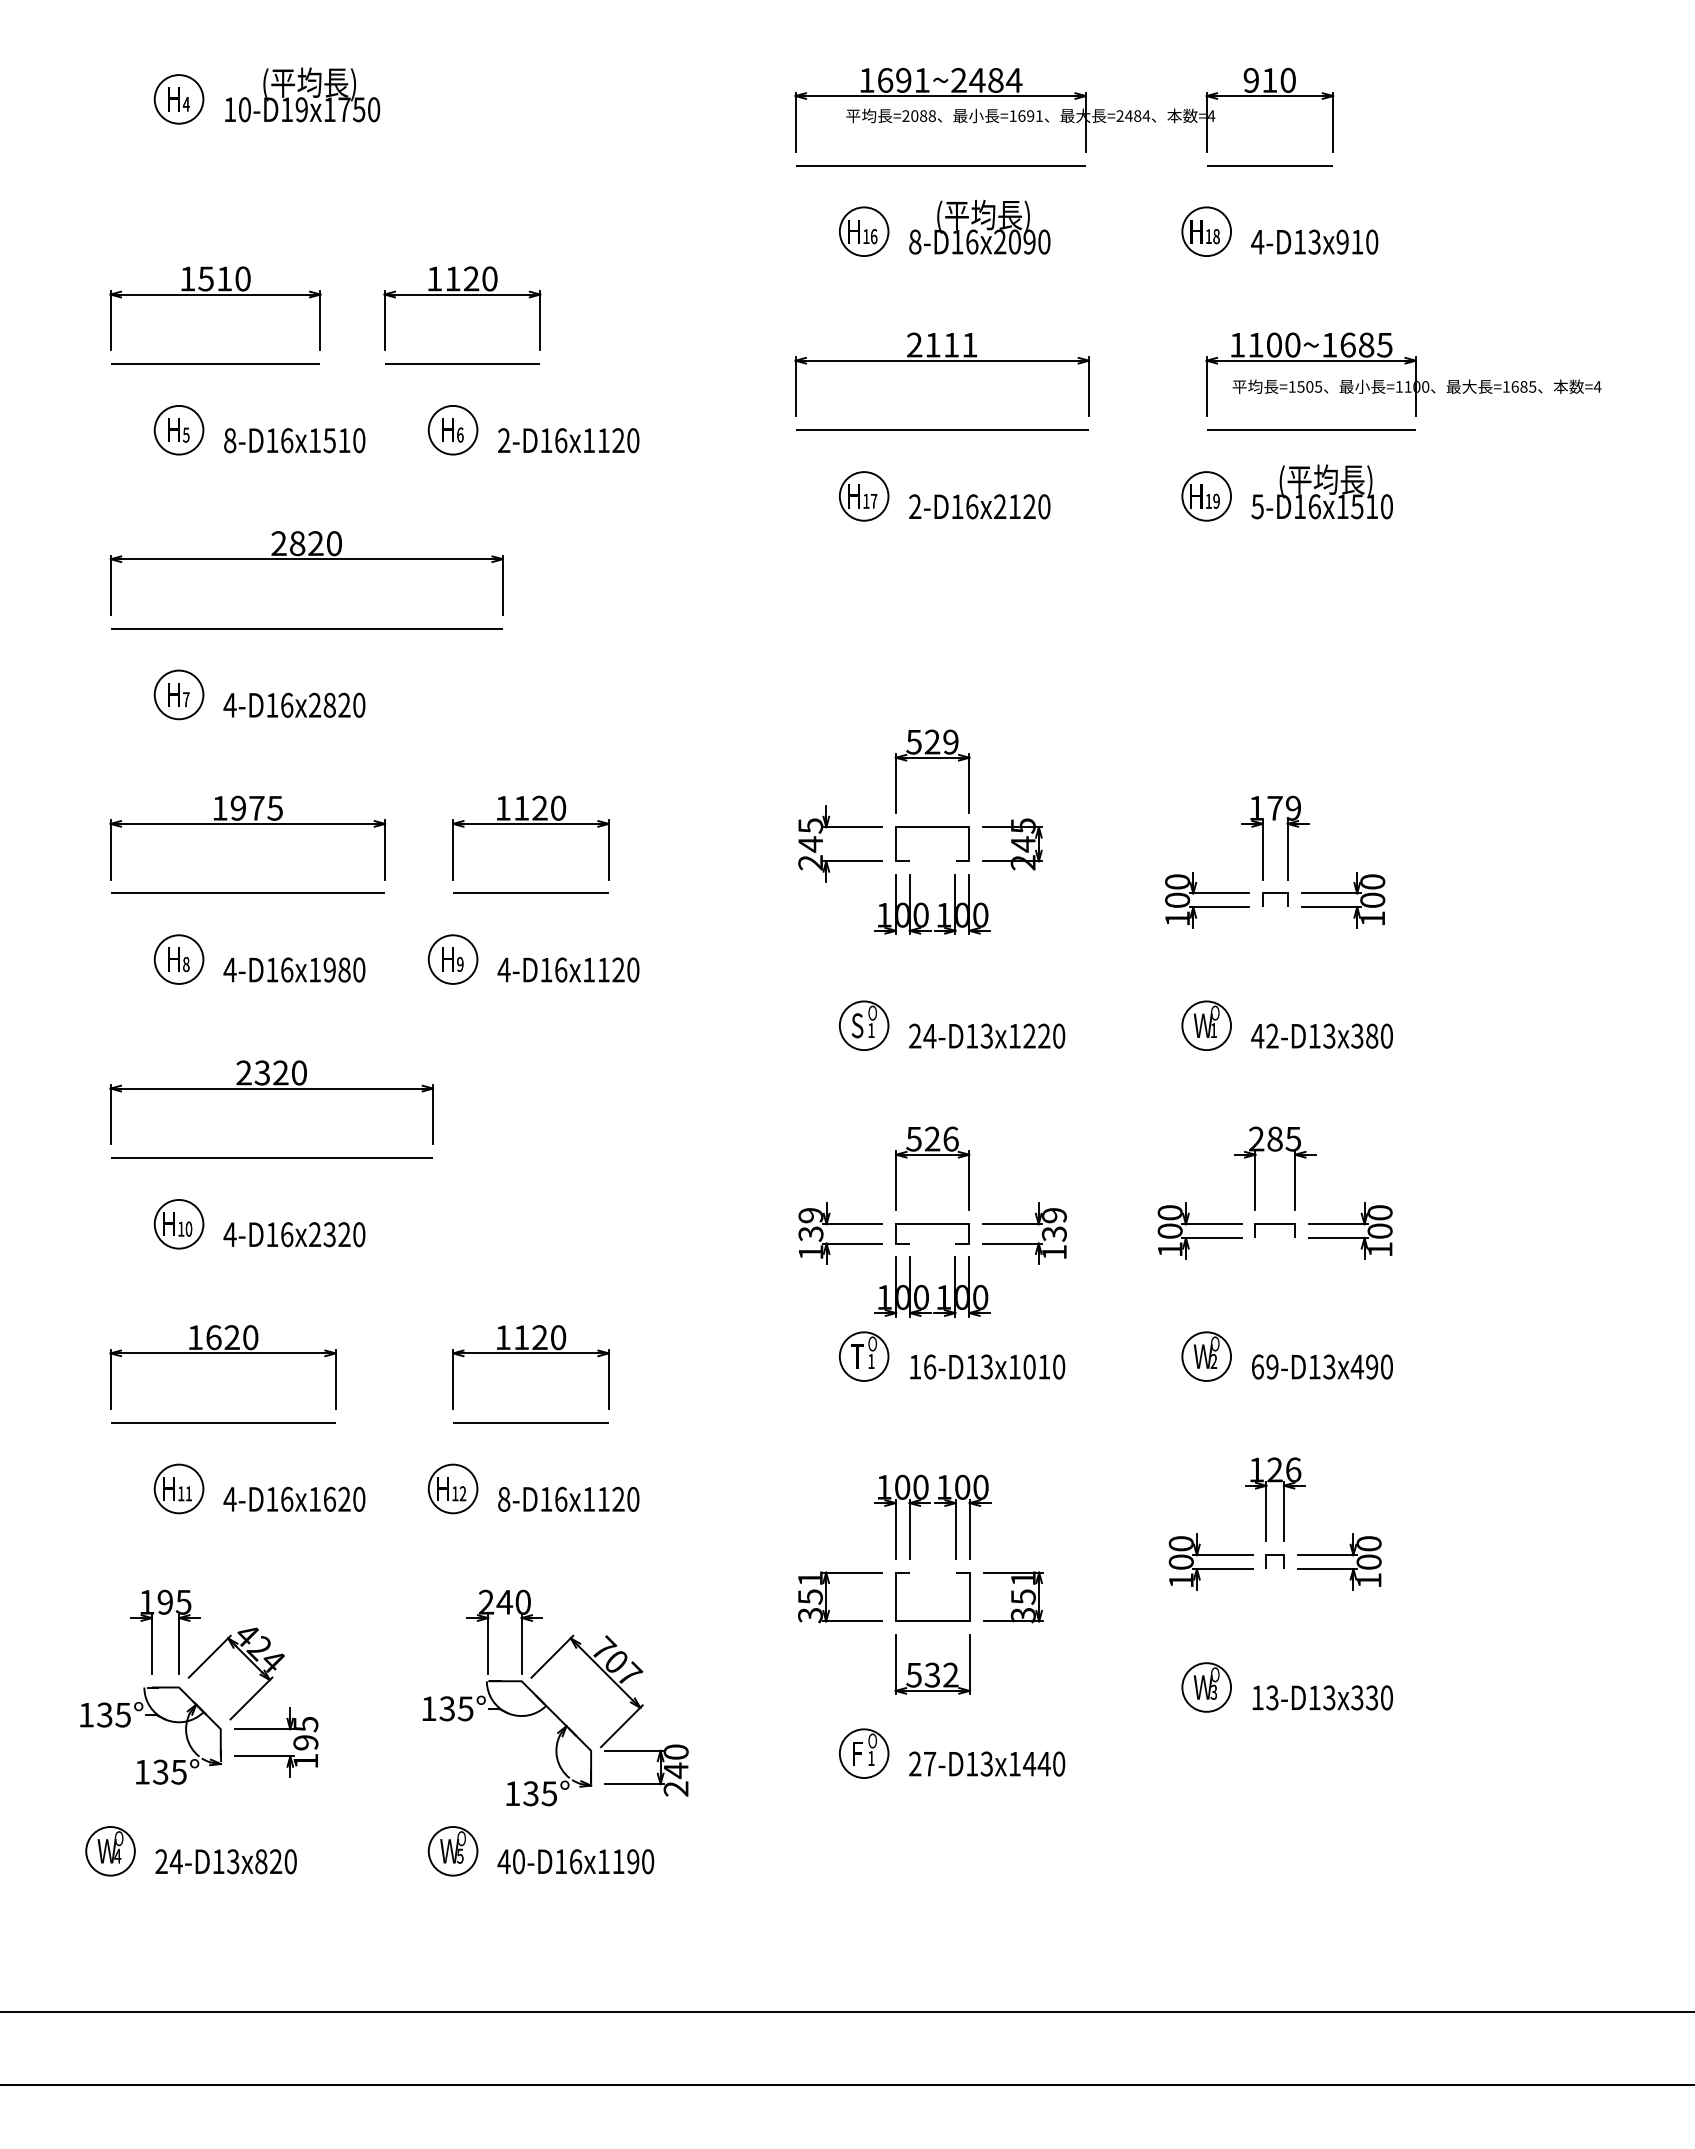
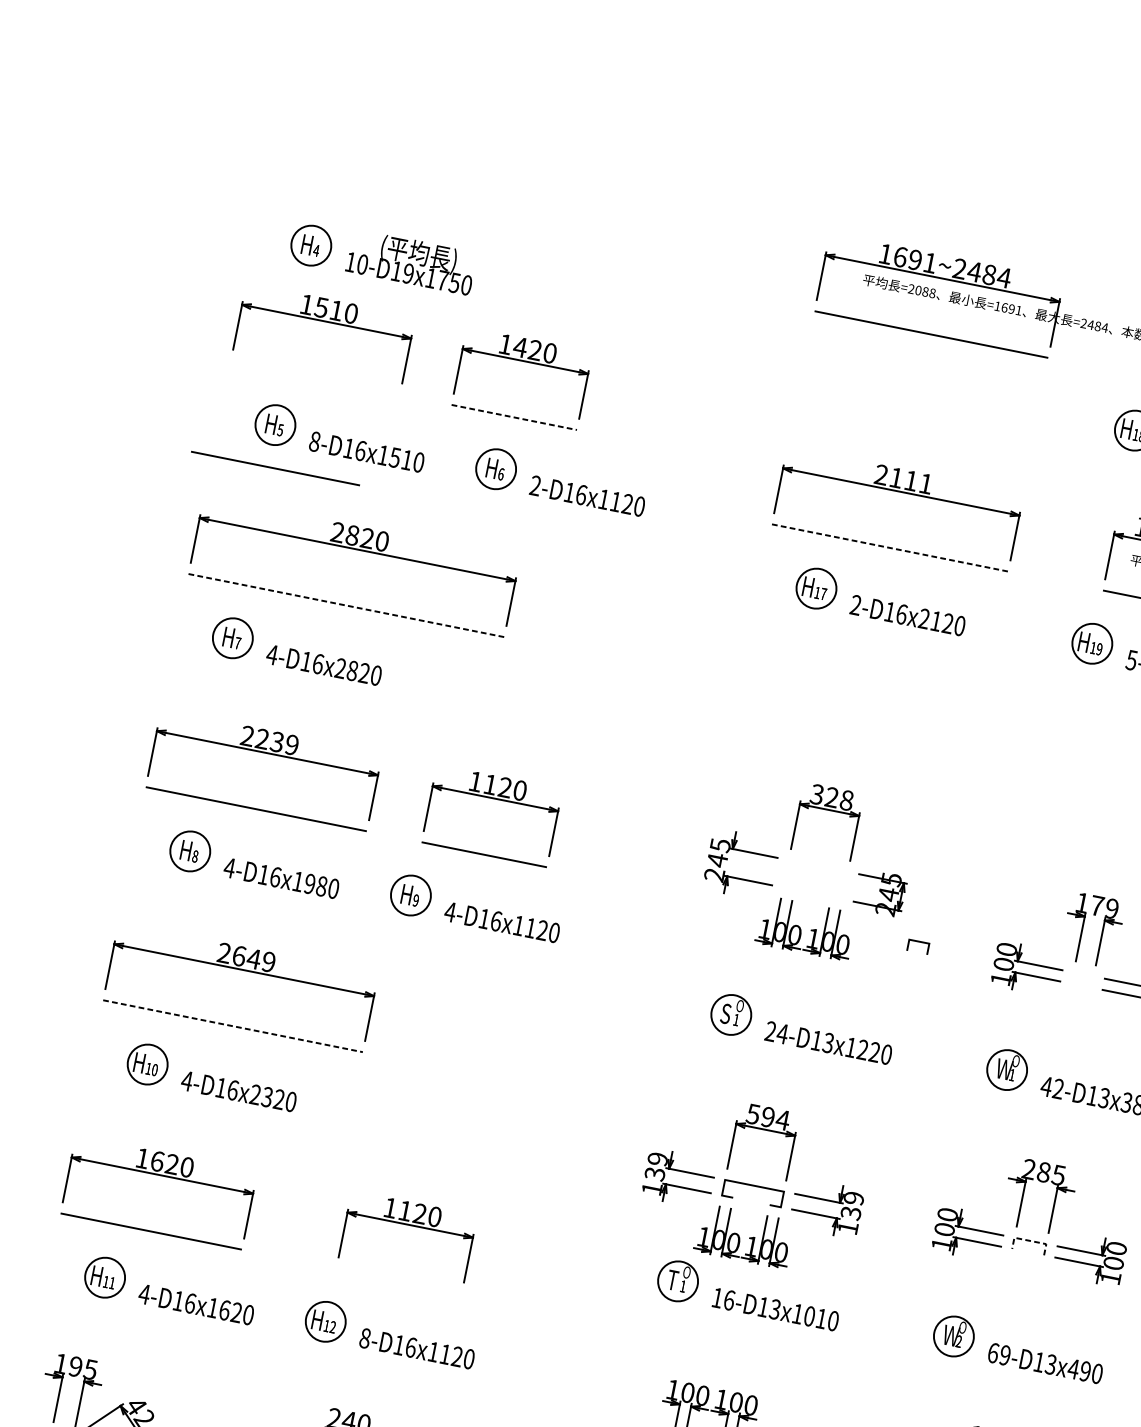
part: (266, 95) -> (382, 256), moved
part: (944, 228) -> (924, 385), removed
text: (452, 278) -> (520, 346), 1120 -> 1420
line: (215, 363) -> (275, 468), moved
line: (462, 364) -> (514, 417), solid -> dashed
line: (942, 430) -> (890, 548), solid -> dashed
line: (307, 628) -> (346, 605), solid -> dashed
text: (932, 741) -> (832, 797), 529 -> 328
text: (247, 807) -> (269, 739), 1975 -> 2239
curve: (932, 827) -> (818, 866), removed
line: (1275, 893) -> (919, 941), moved
text: (280, 1072) -> (253, 958), 2320 -> 2649
text: (942, 1138) -> (776, 1118), 526 -> 594
line: (272, 1158) -> (233, 1026), solid -> dashed
line: (1275, 1224) -> (1030, 1241), solid -> dashed
line: (530, 1422) -> (398, 1280), removed

